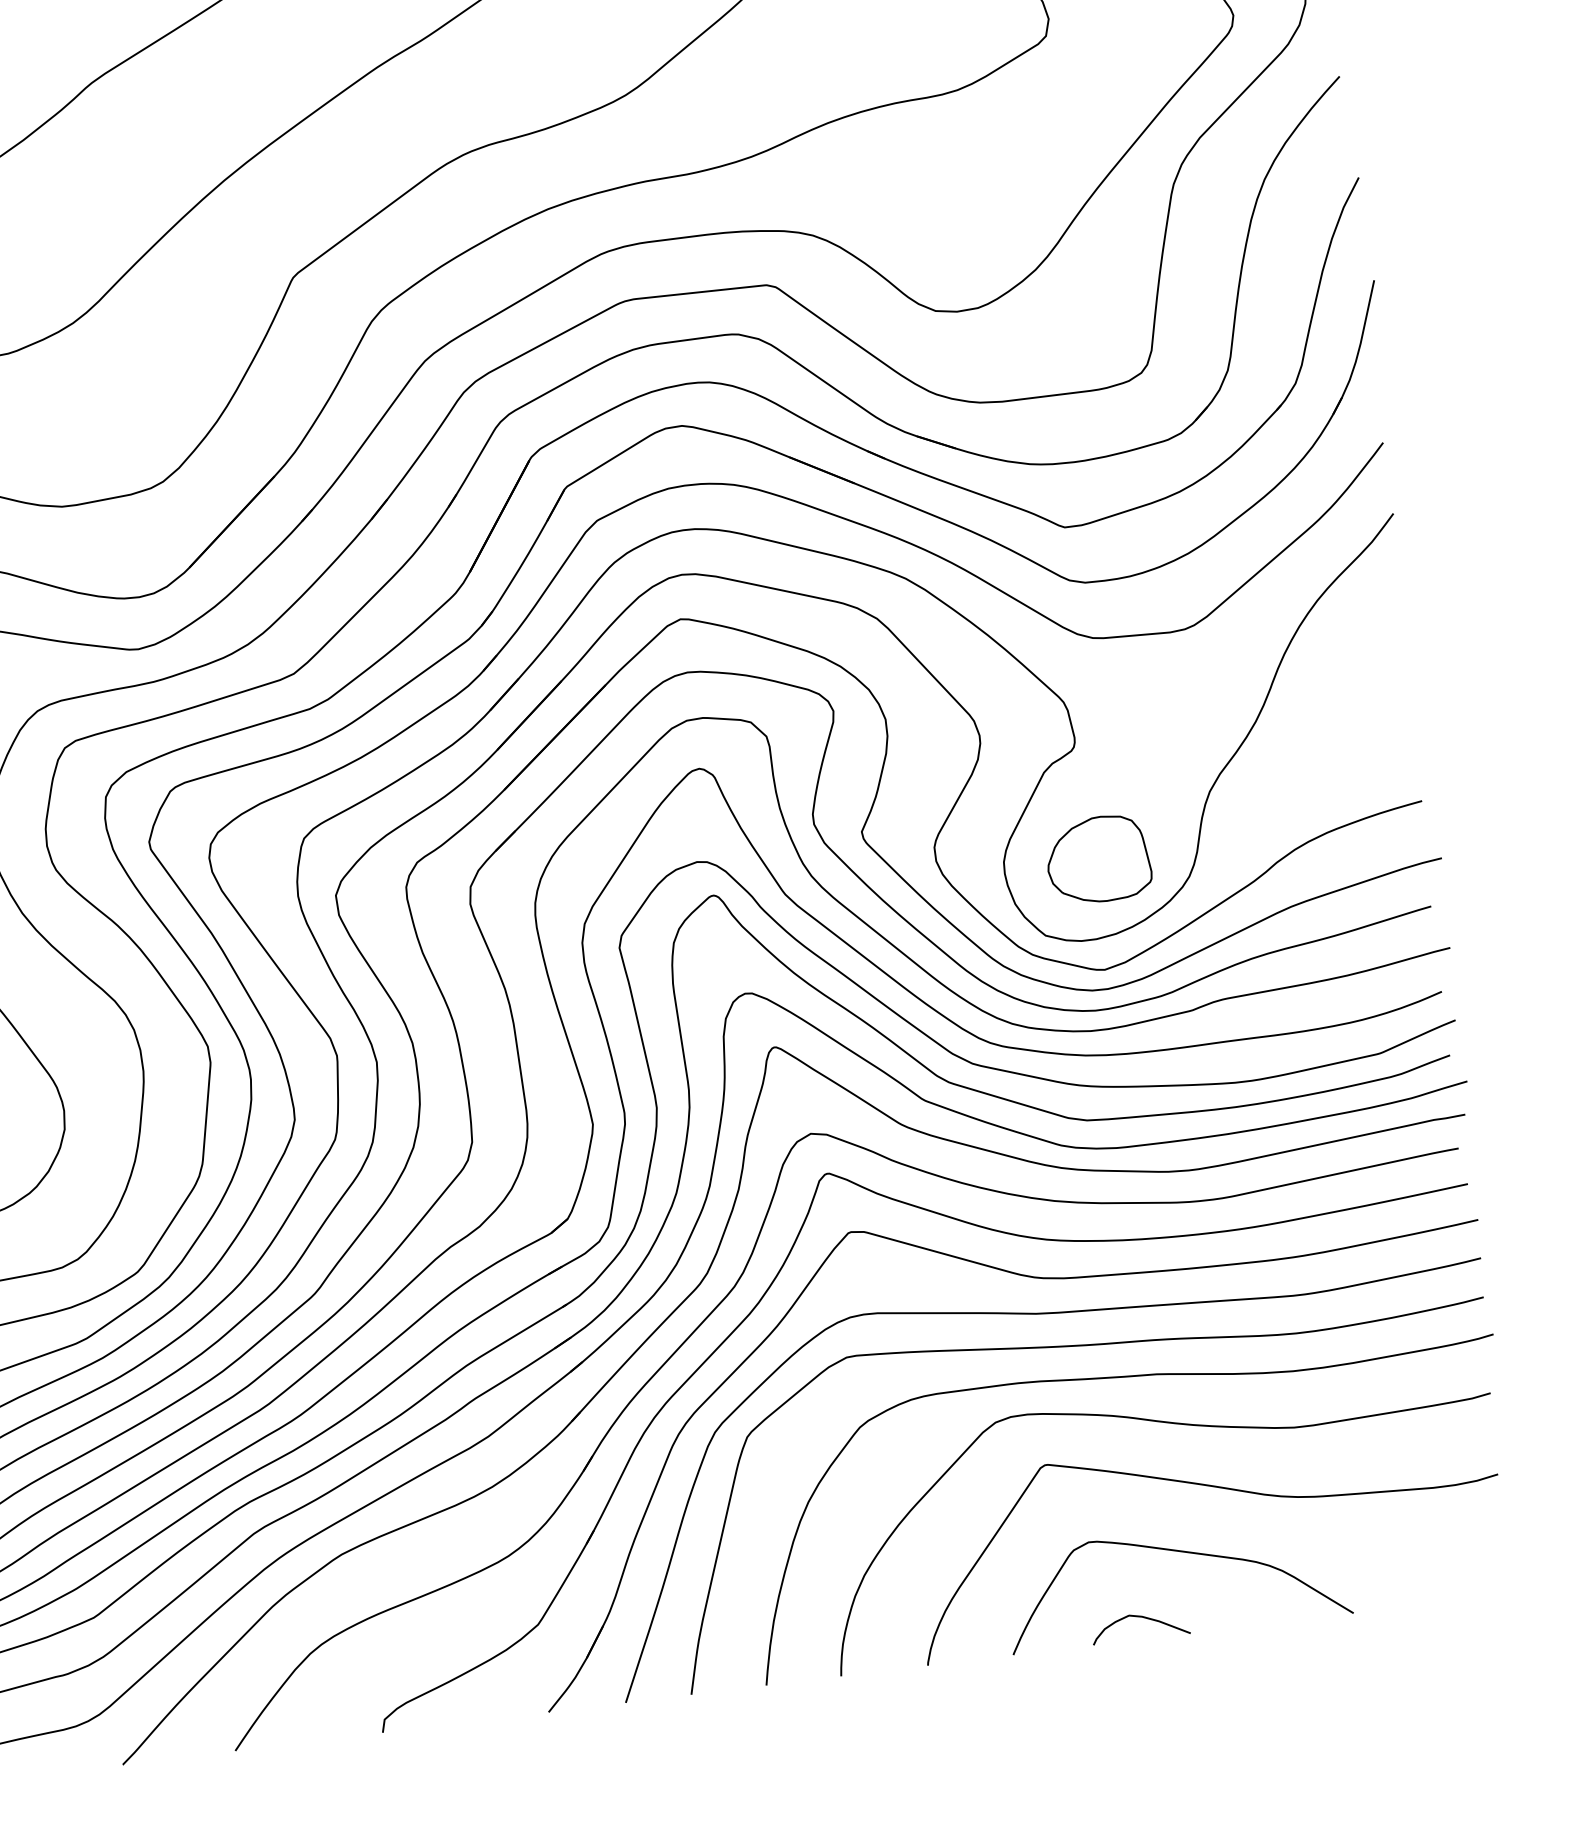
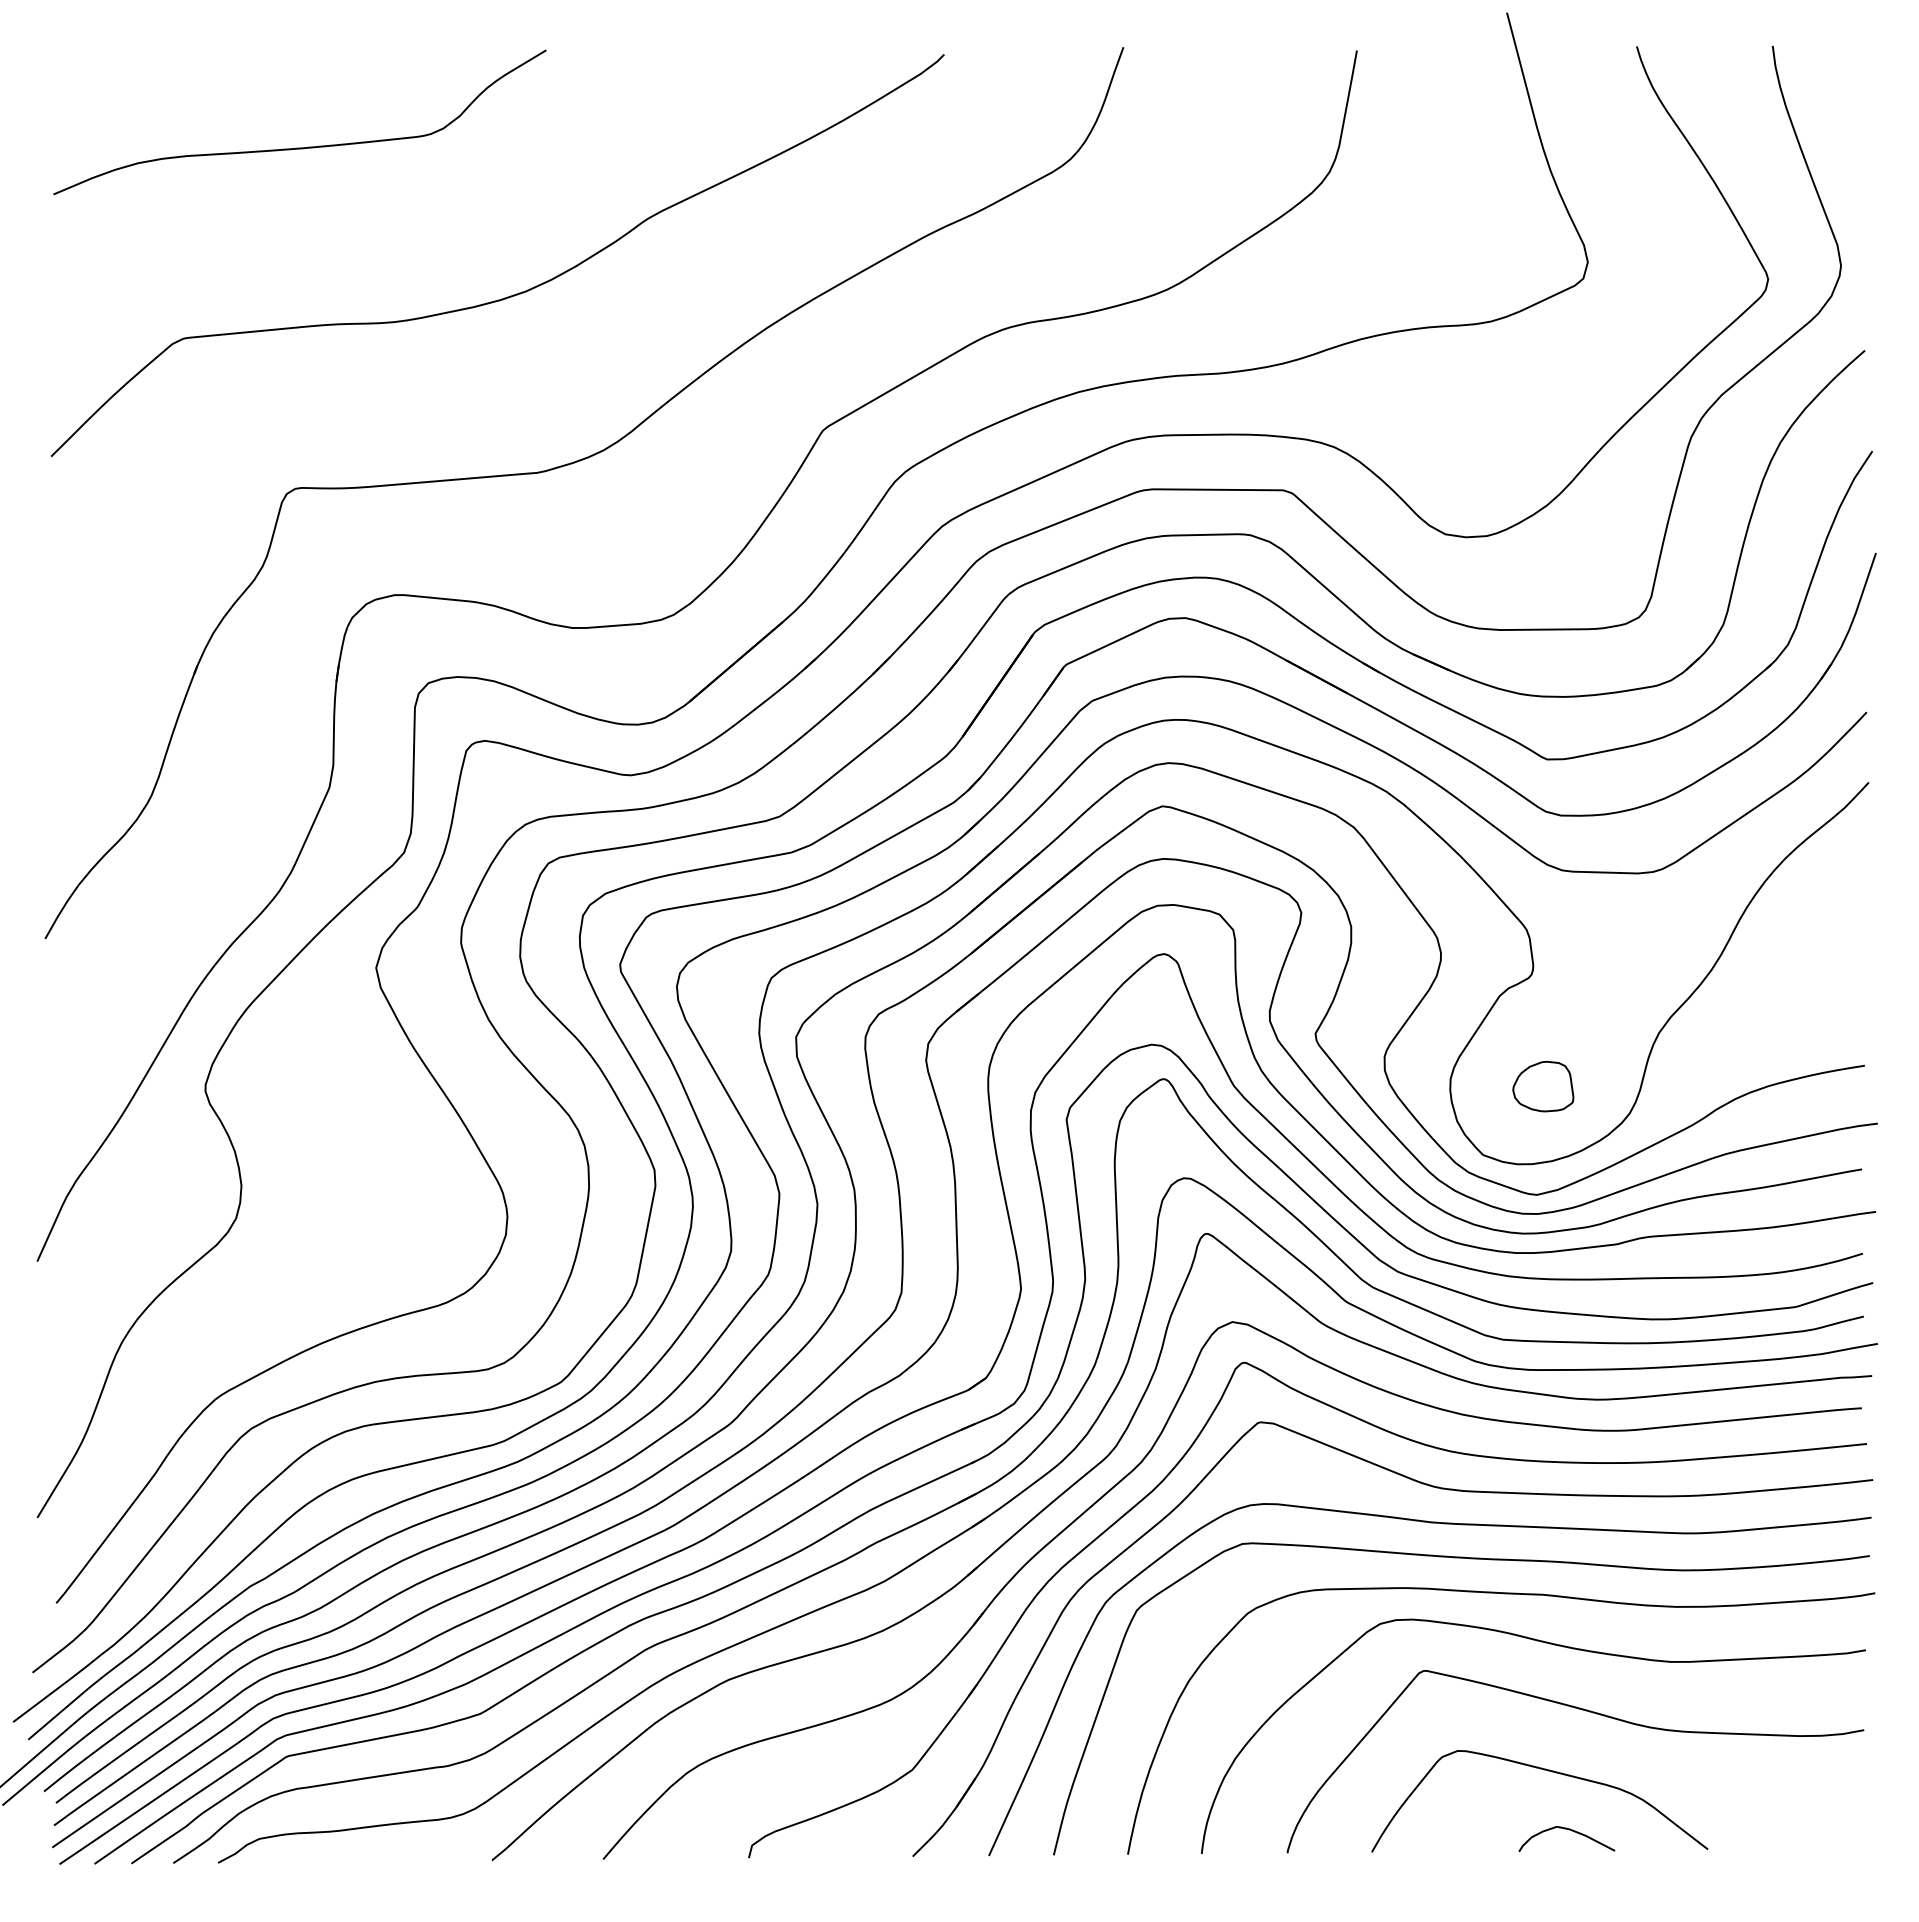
part: (1098, 859) -> (1543, 1086), size x0.6
curve: (1142, 1617) -> (1569, 1830), moved

